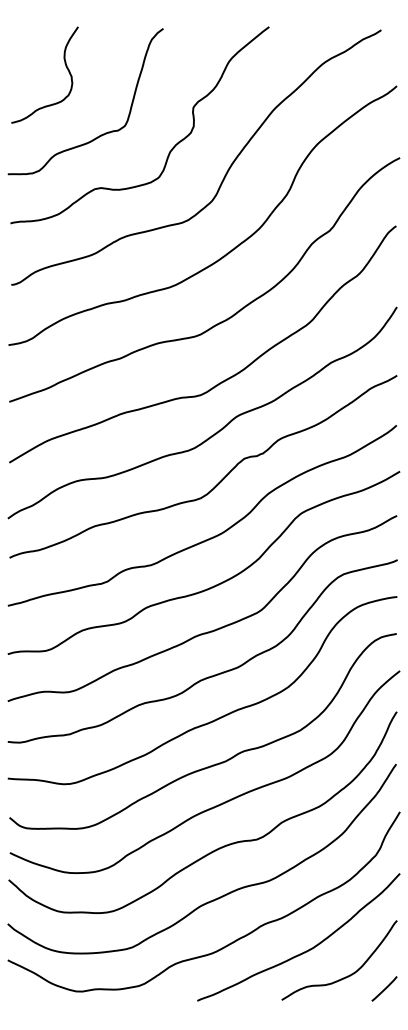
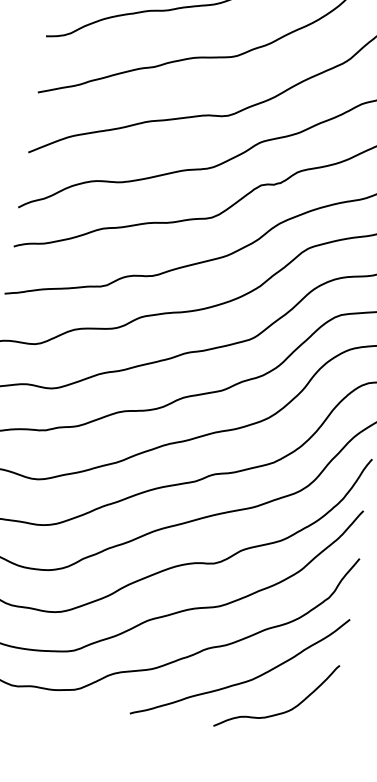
line: (384, 988) -> (316, 730), removed

